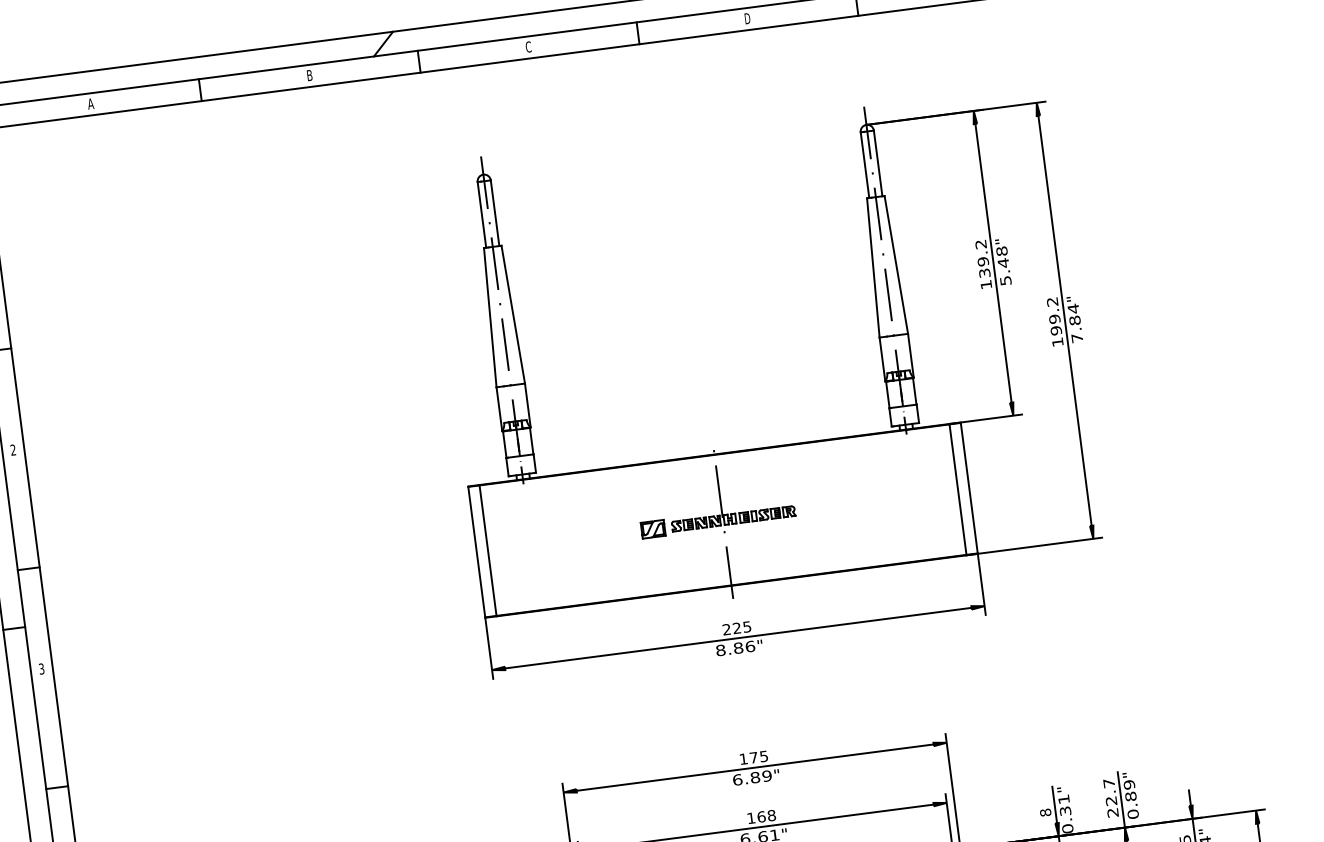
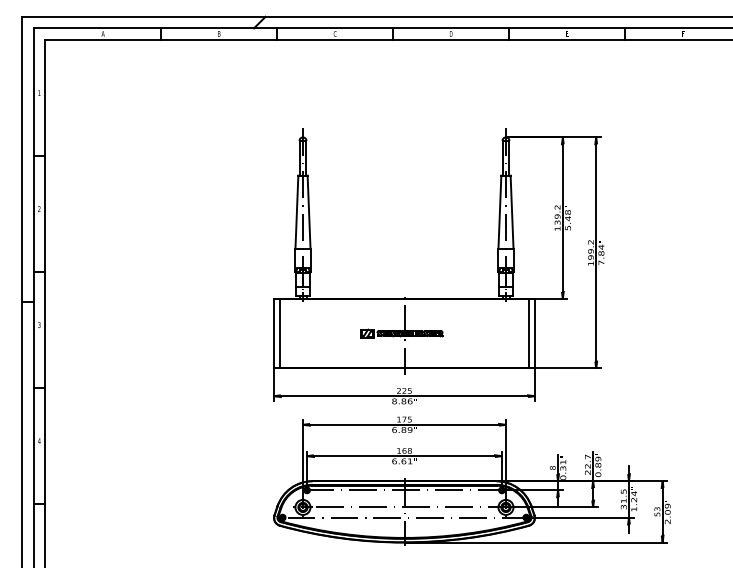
part: (778, 445) -> (438, 298), moved

